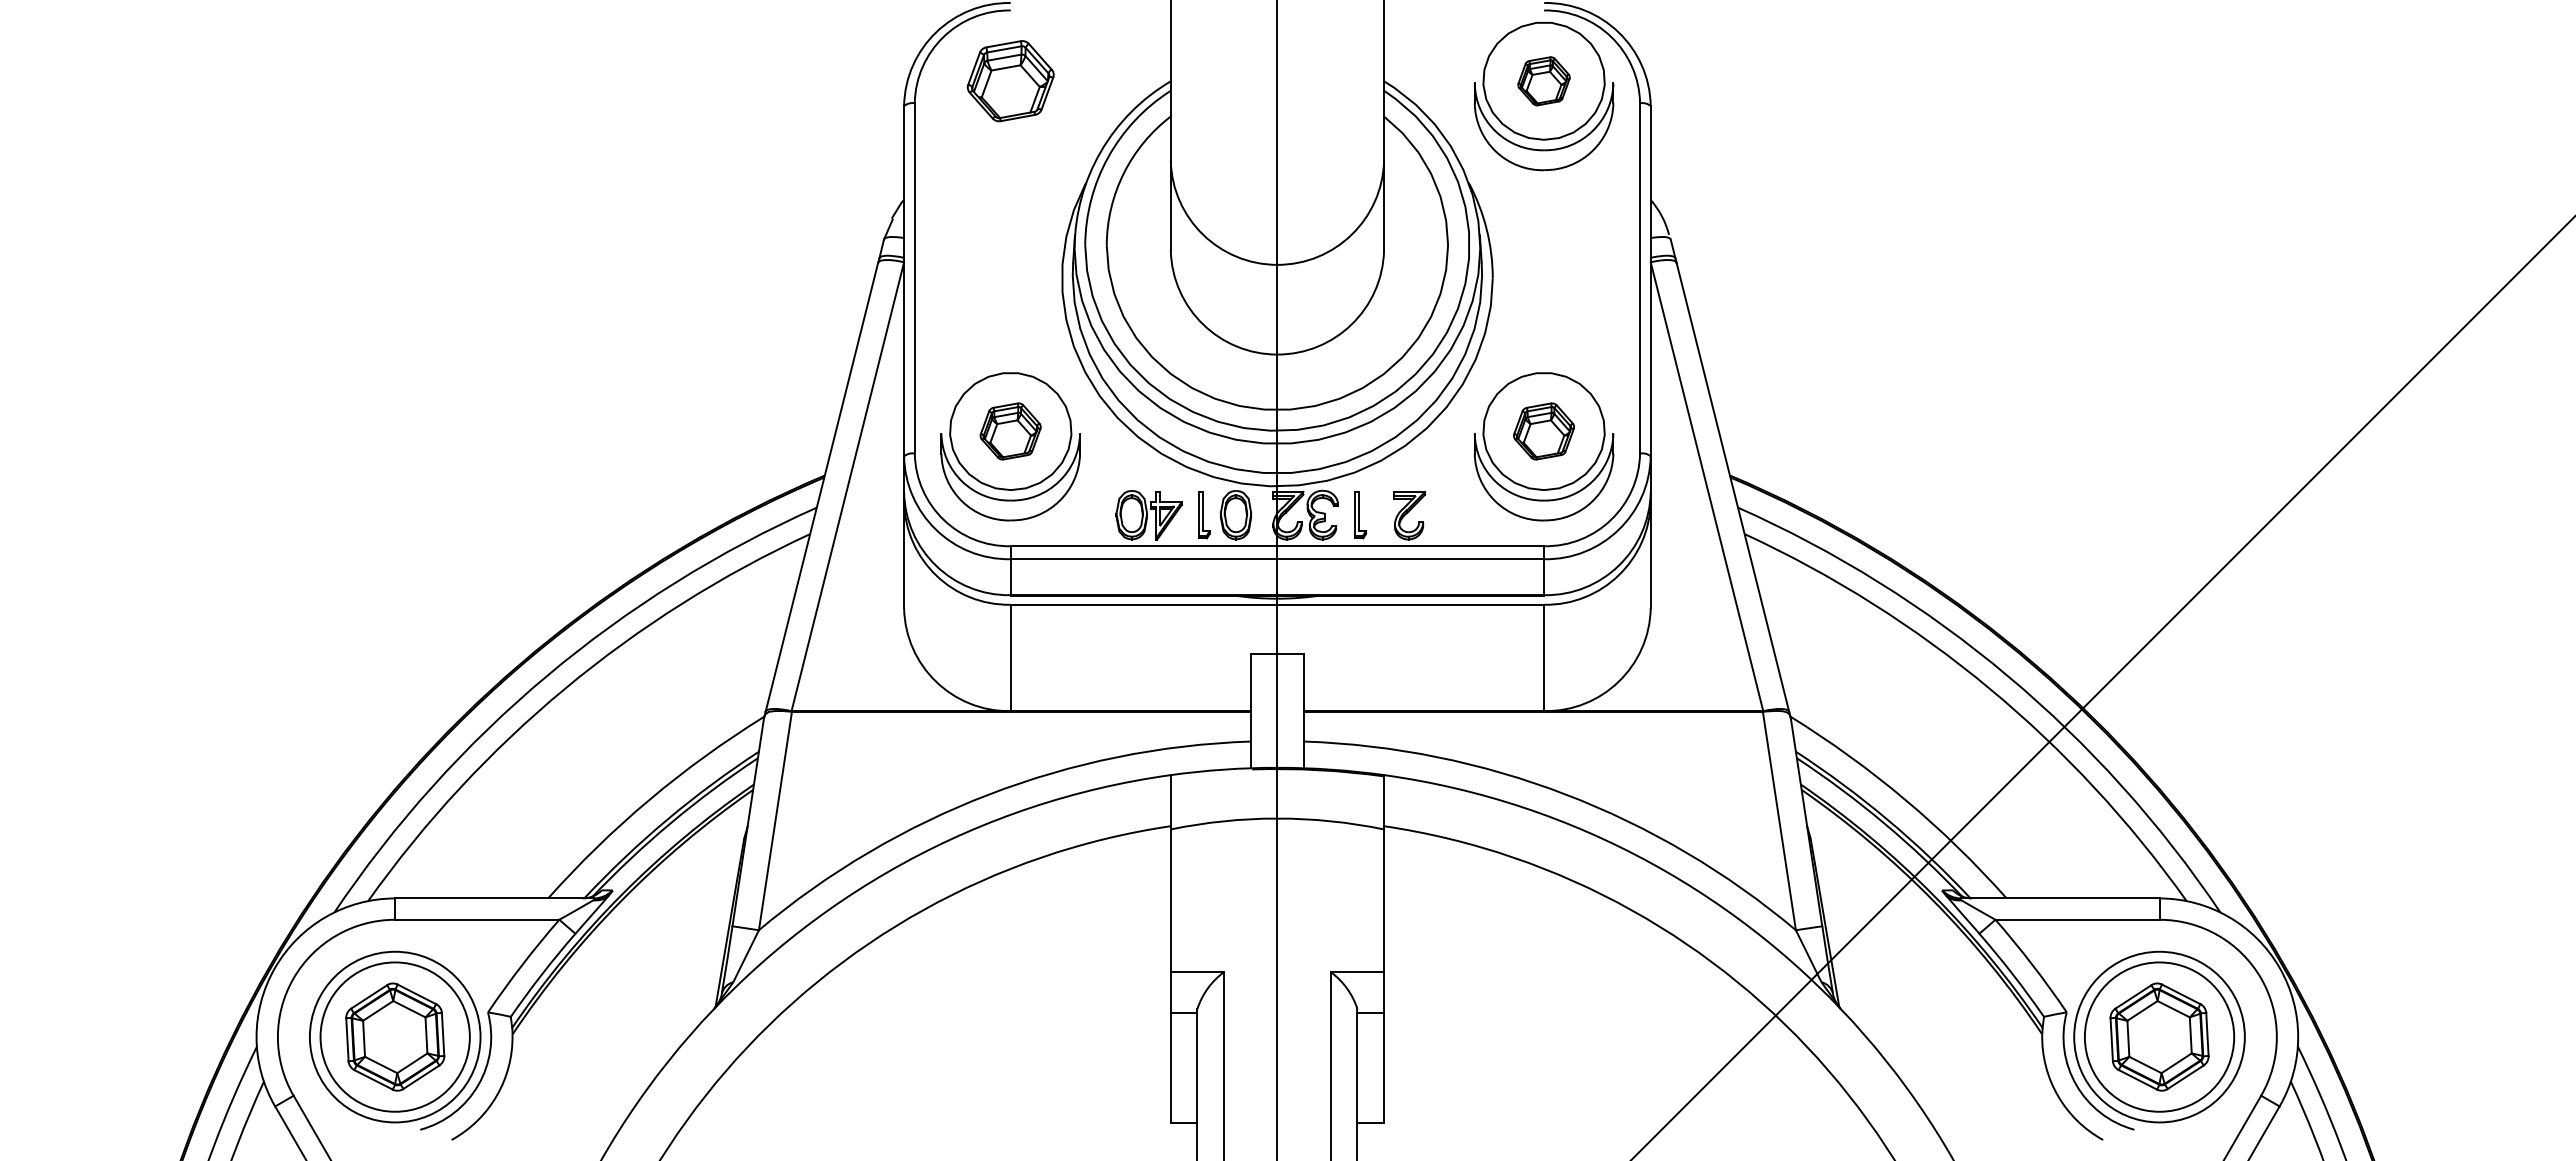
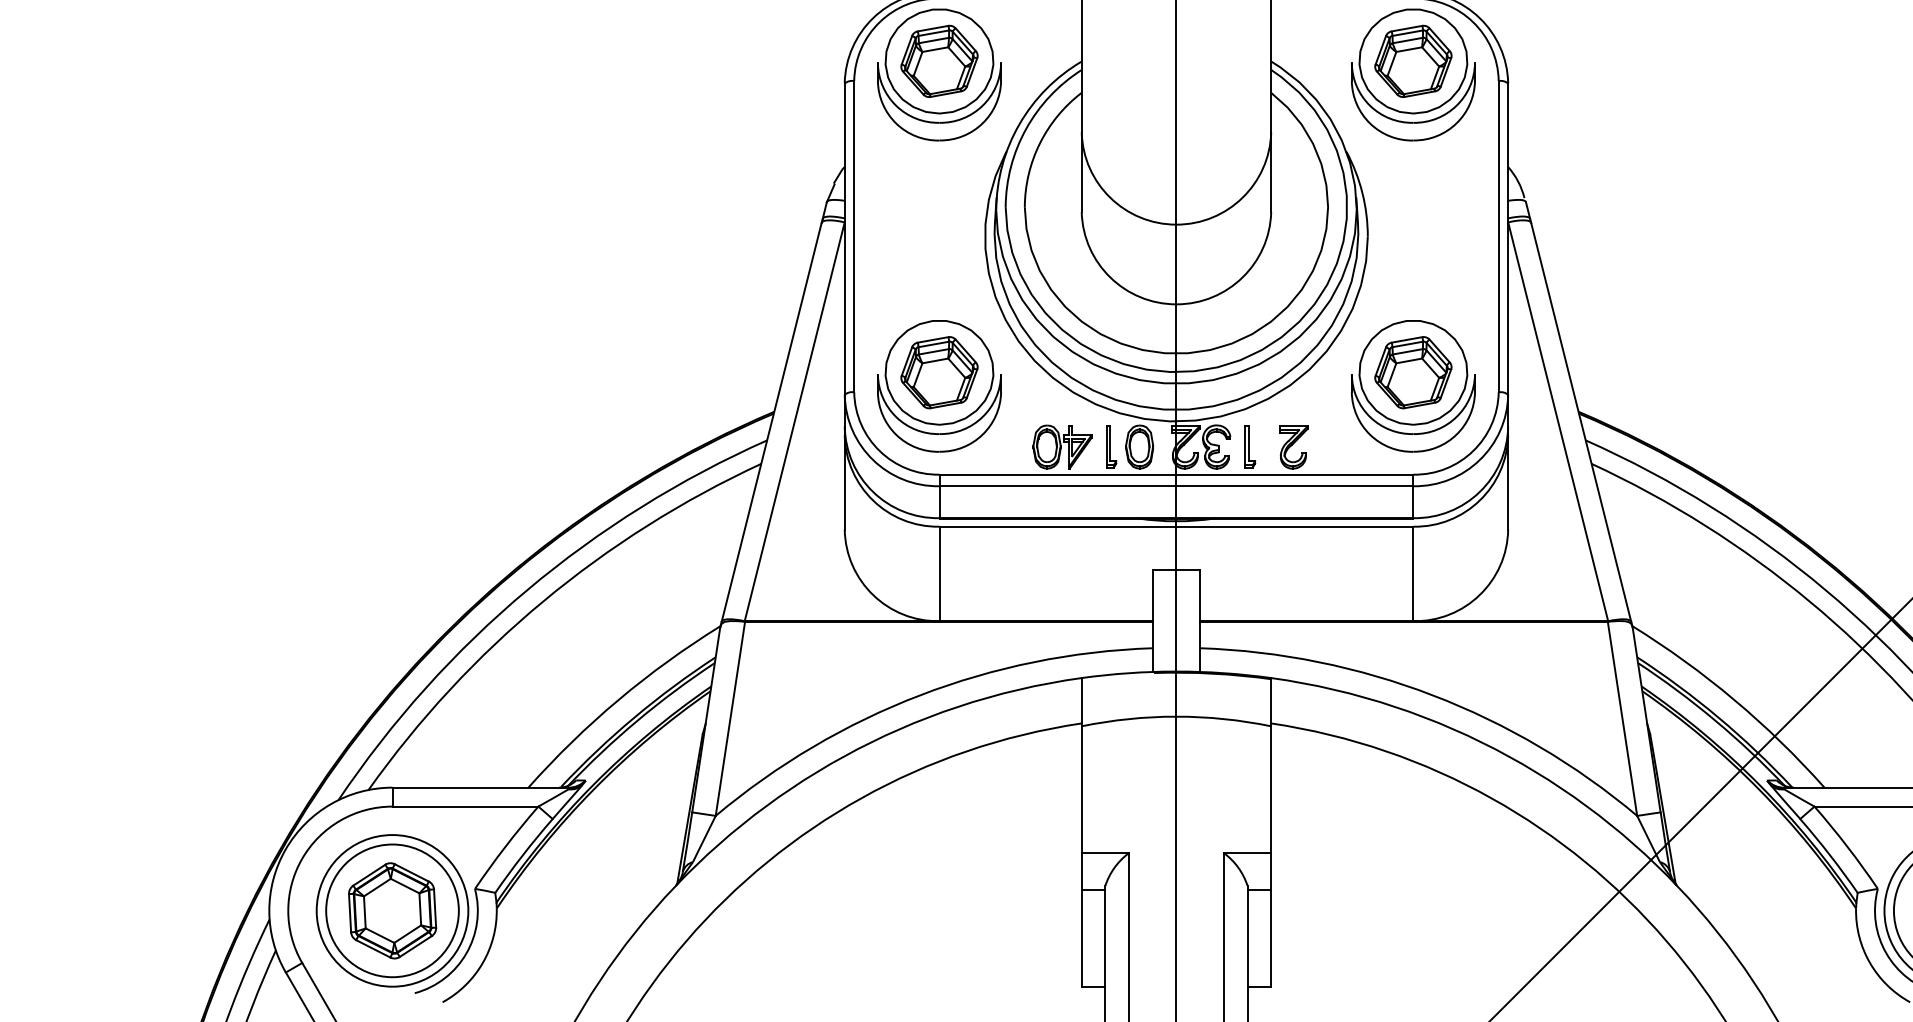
part: (1543, 81) -> (1412, 61), size x1.67
part: (1010, 96) -> (939, 75), added
part: (1010, 431) -> (939, 372), size x1.43
part: (1543, 431) -> (1412, 372), size x1.43

